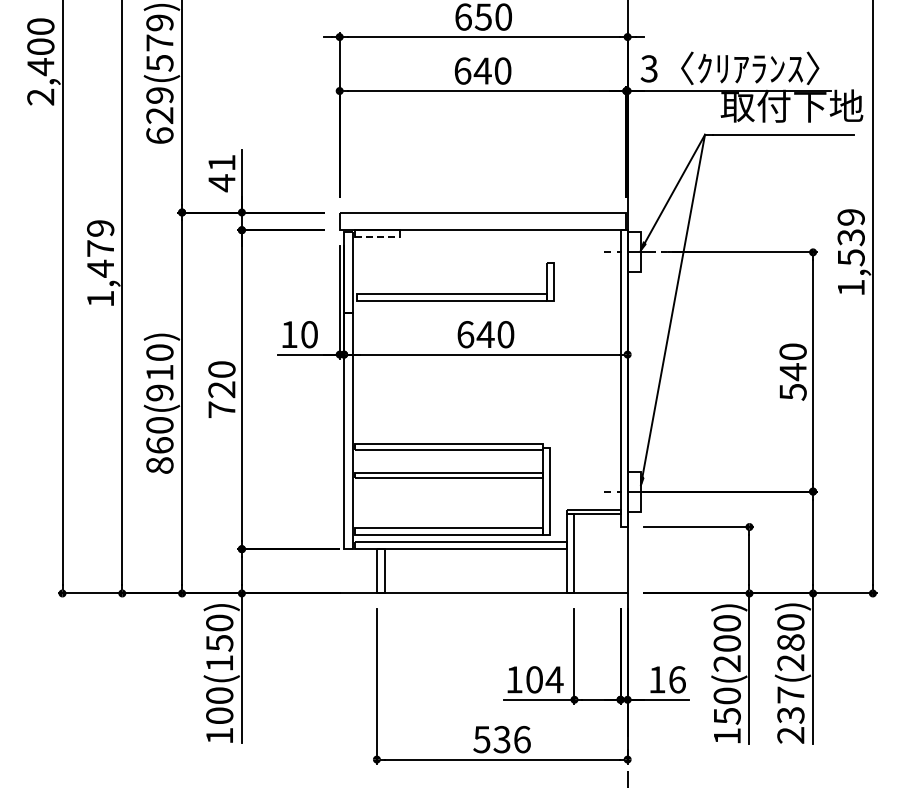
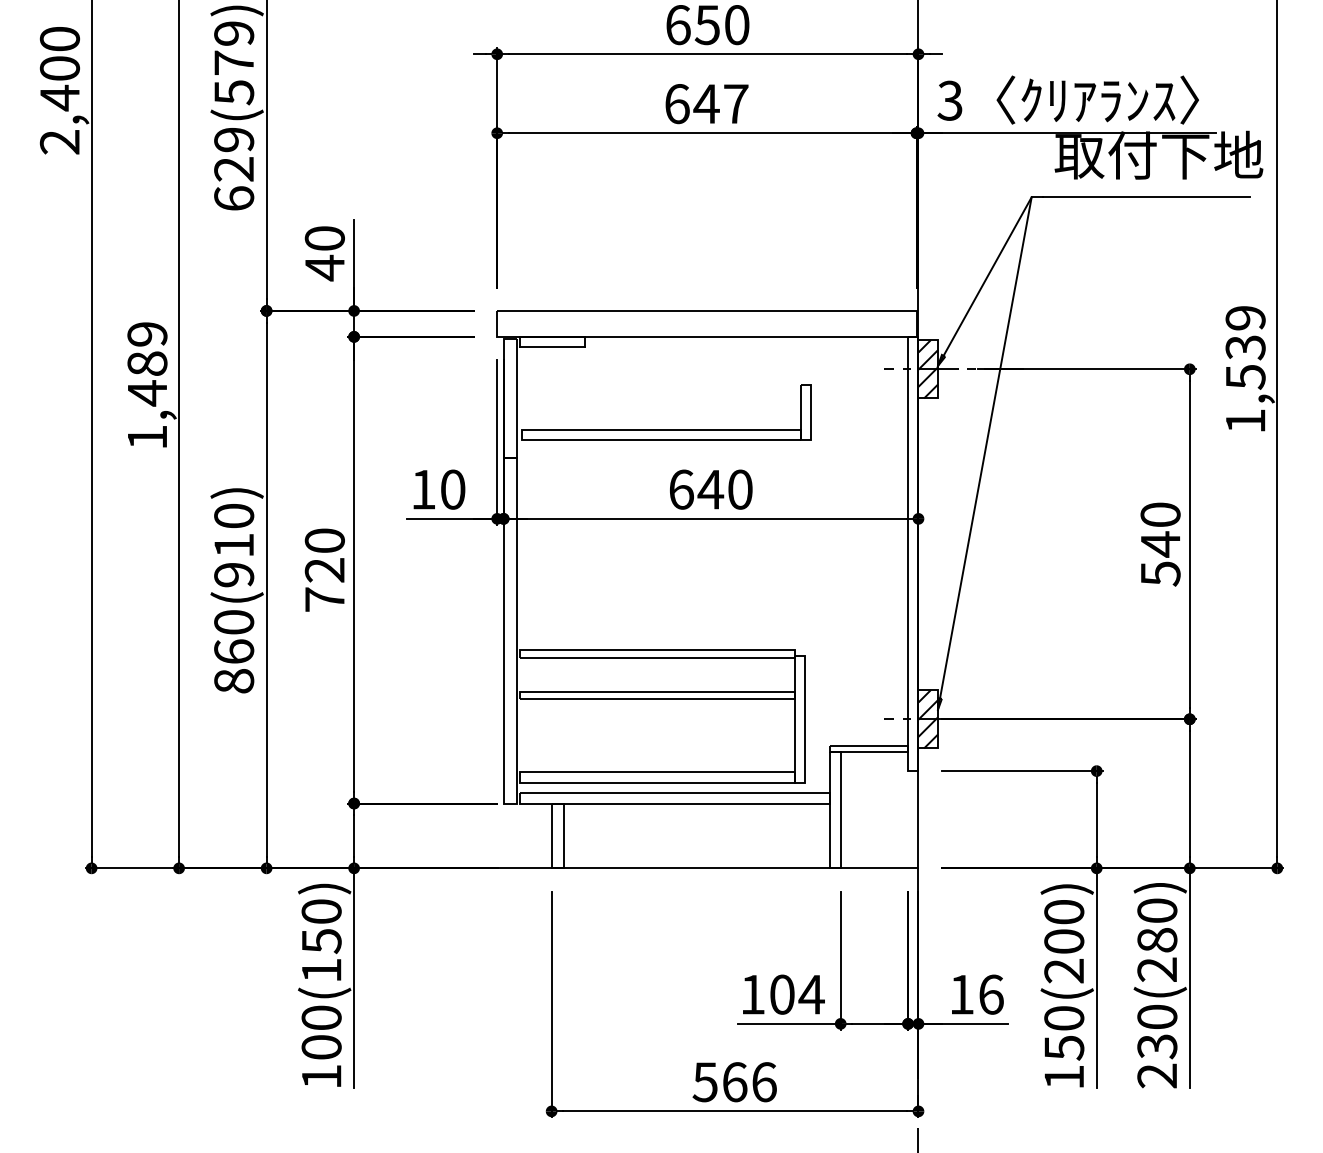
text: (502, 70) -> (735, 103), 640 -> 647
text: (221, 162) -> (324, 237), 41 -> 40
line: (377, 237) -> (552, 347), dashed -> solid
text: (100, 248) -> (147, 363), 1,479 -> 1,489
hatch: (633, 252) -> (927, 369), added
hatch: (633, 491) -> (927, 719), added
text: (790, 694) -> (1156, 1016), 237(280) -> 230(280)
text: (501, 739) -> (733, 1082), 536 -> 566

